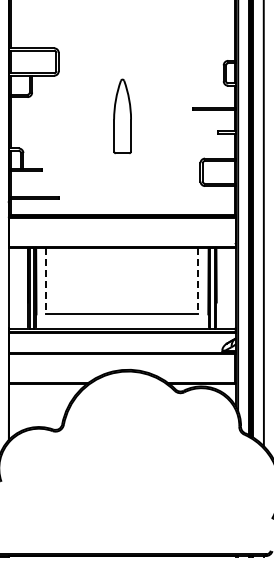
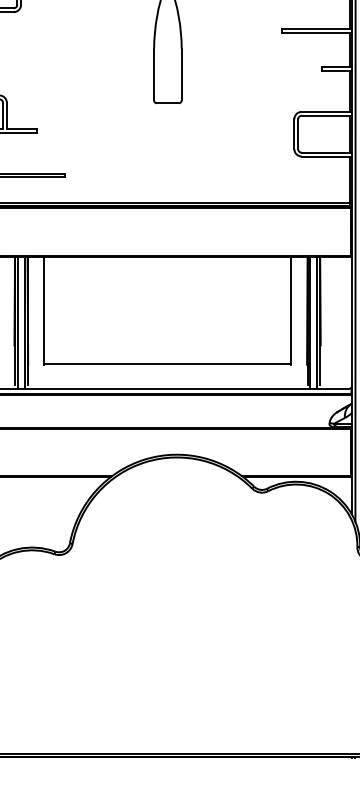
line: (46, 281) -> (44, 311), dashed -> solid
line: (198, 281) -> (291, 311), dashed -> solid

